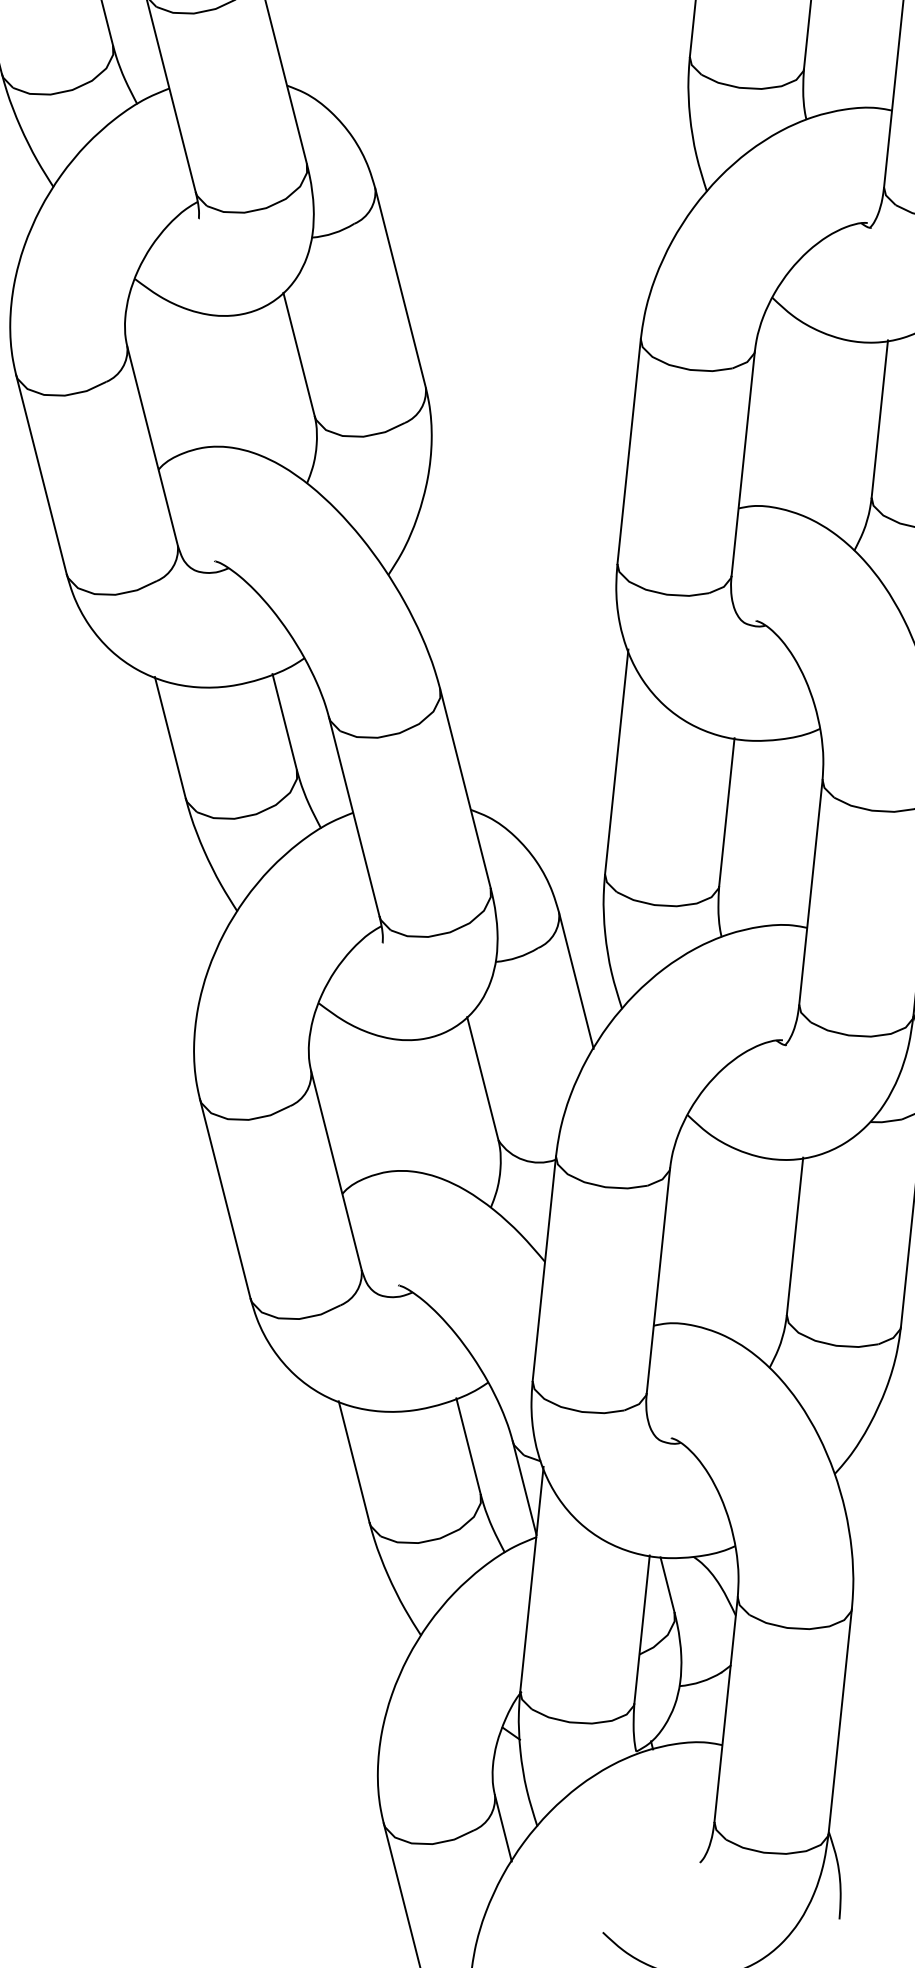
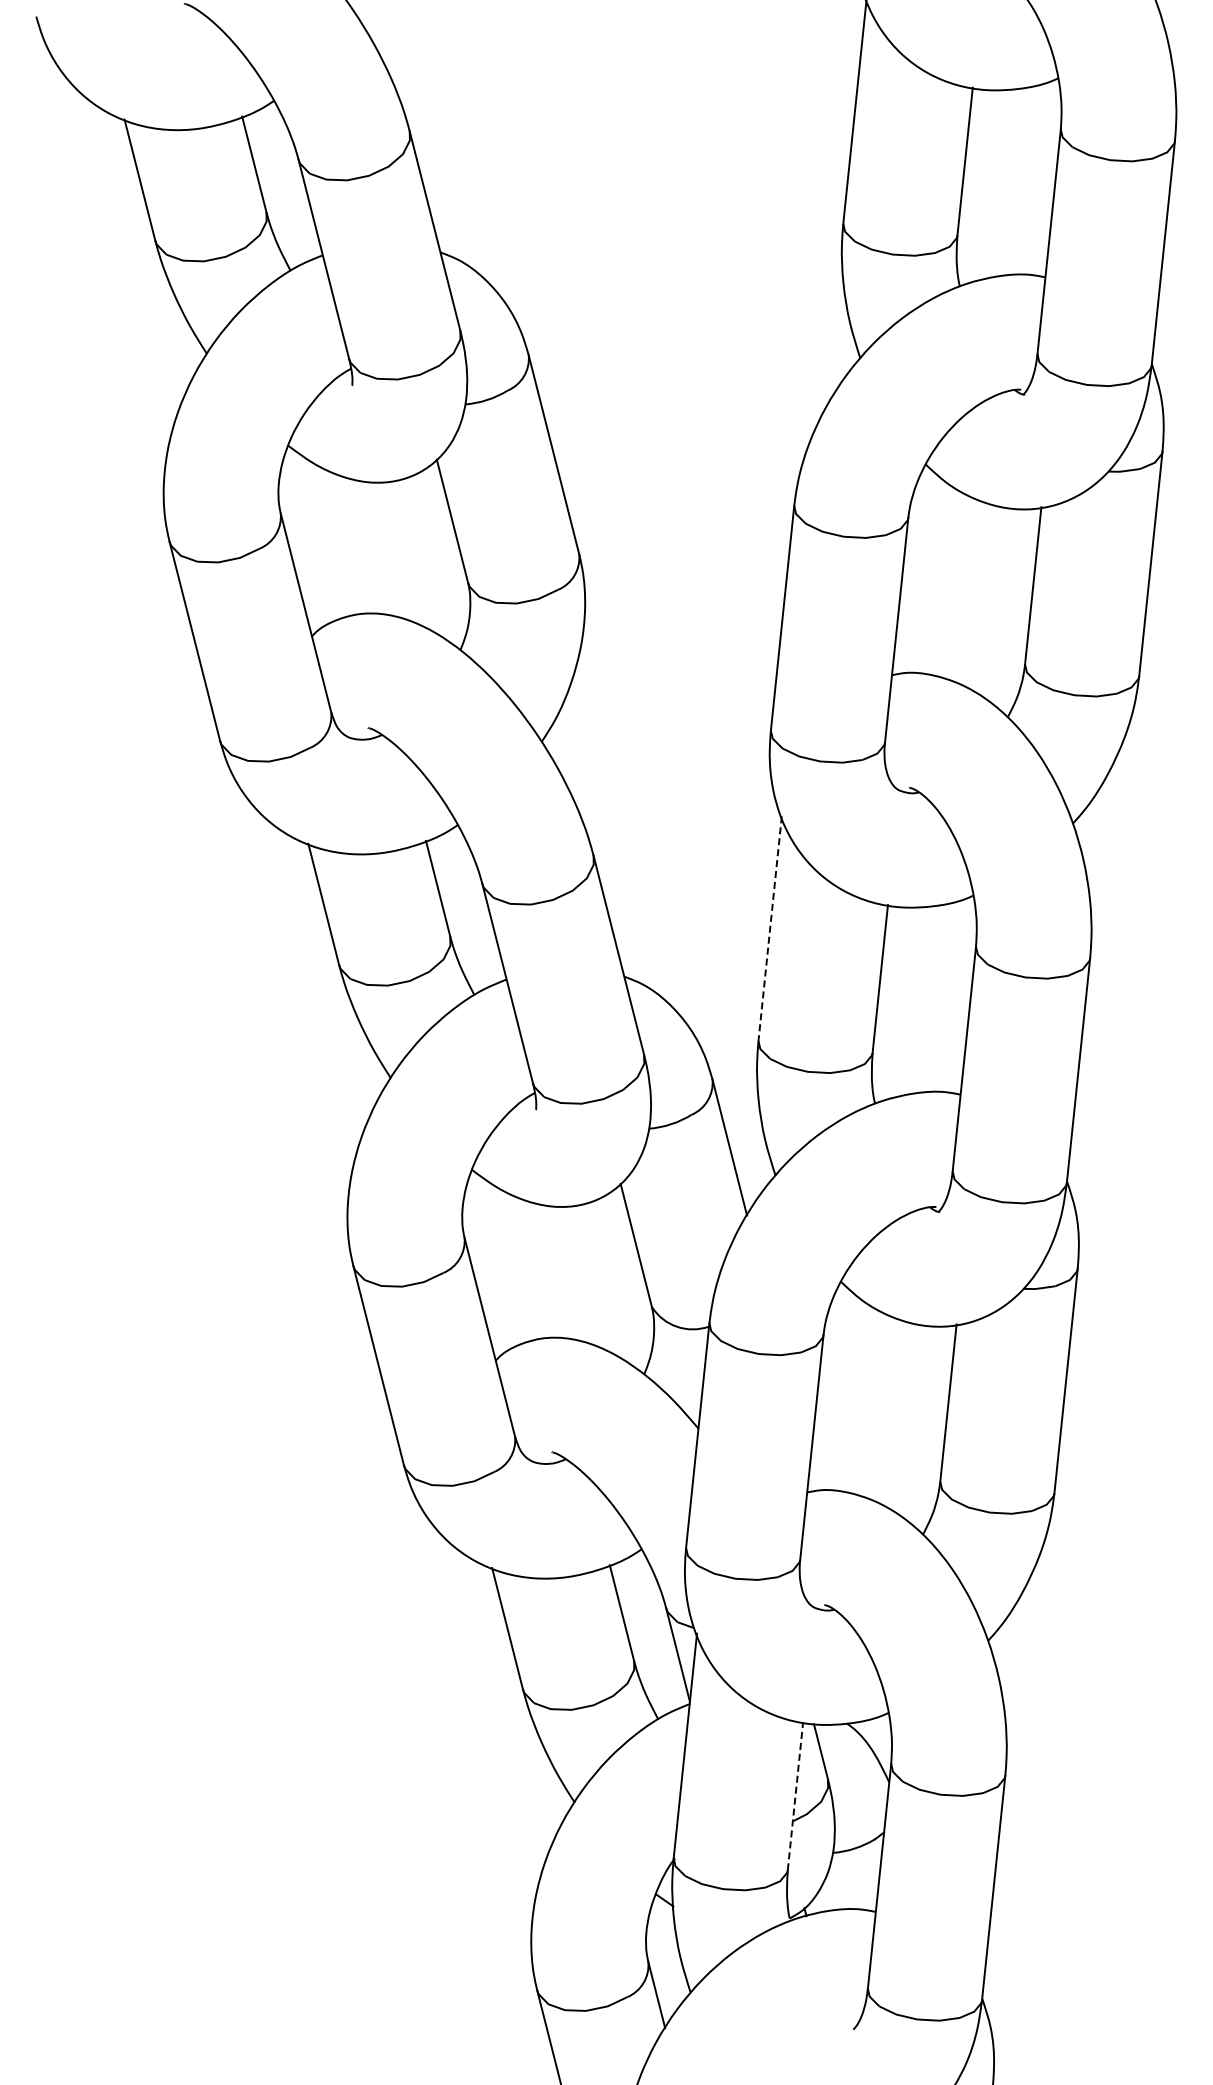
line: (617, 761) -> (770, 928), solid -> dashed
line: (642, 1628) -> (795, 1795), solid -> dashed

